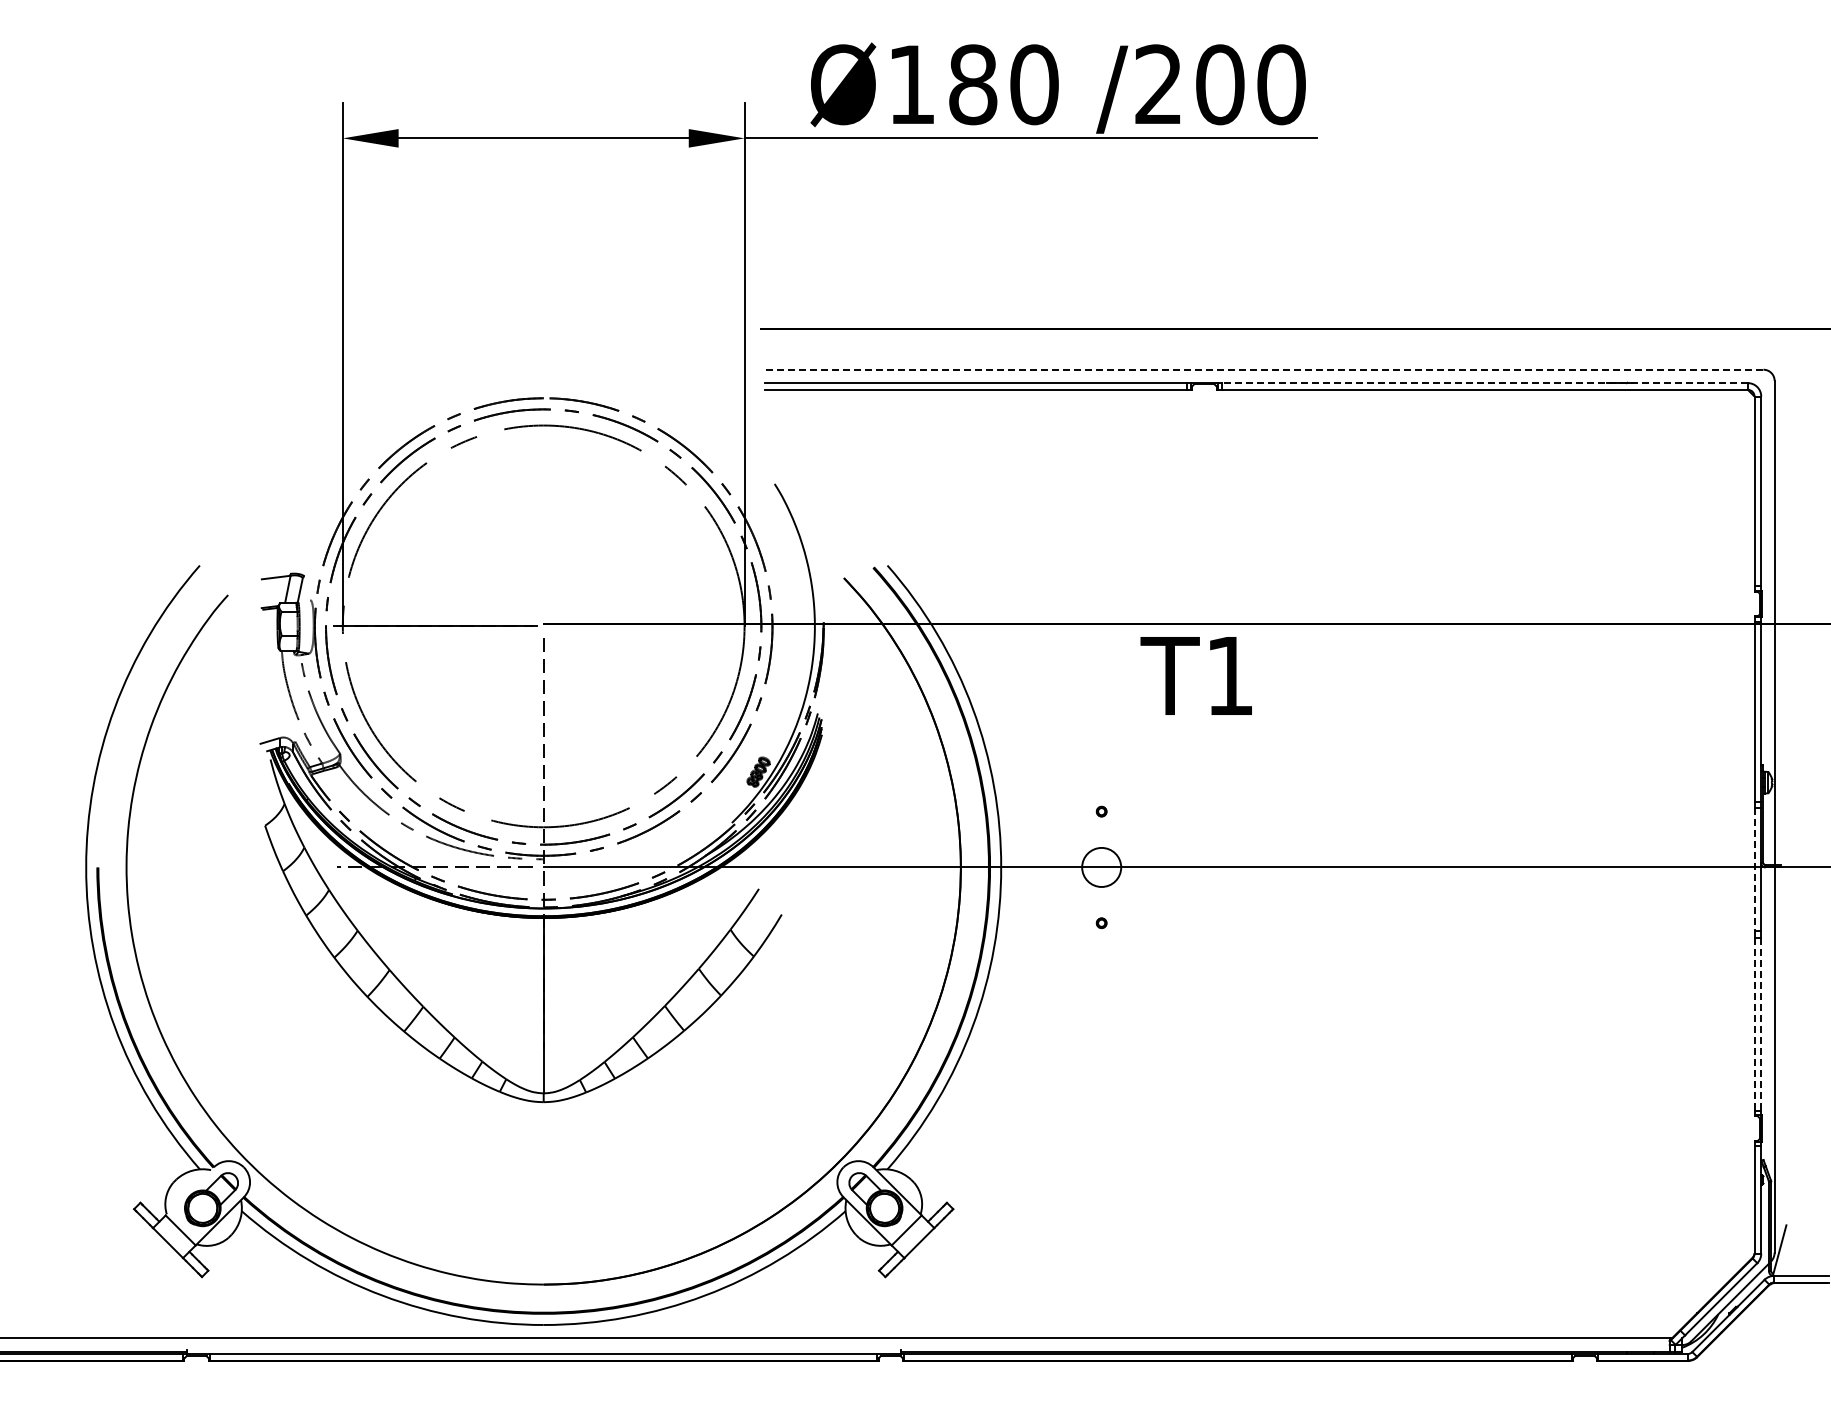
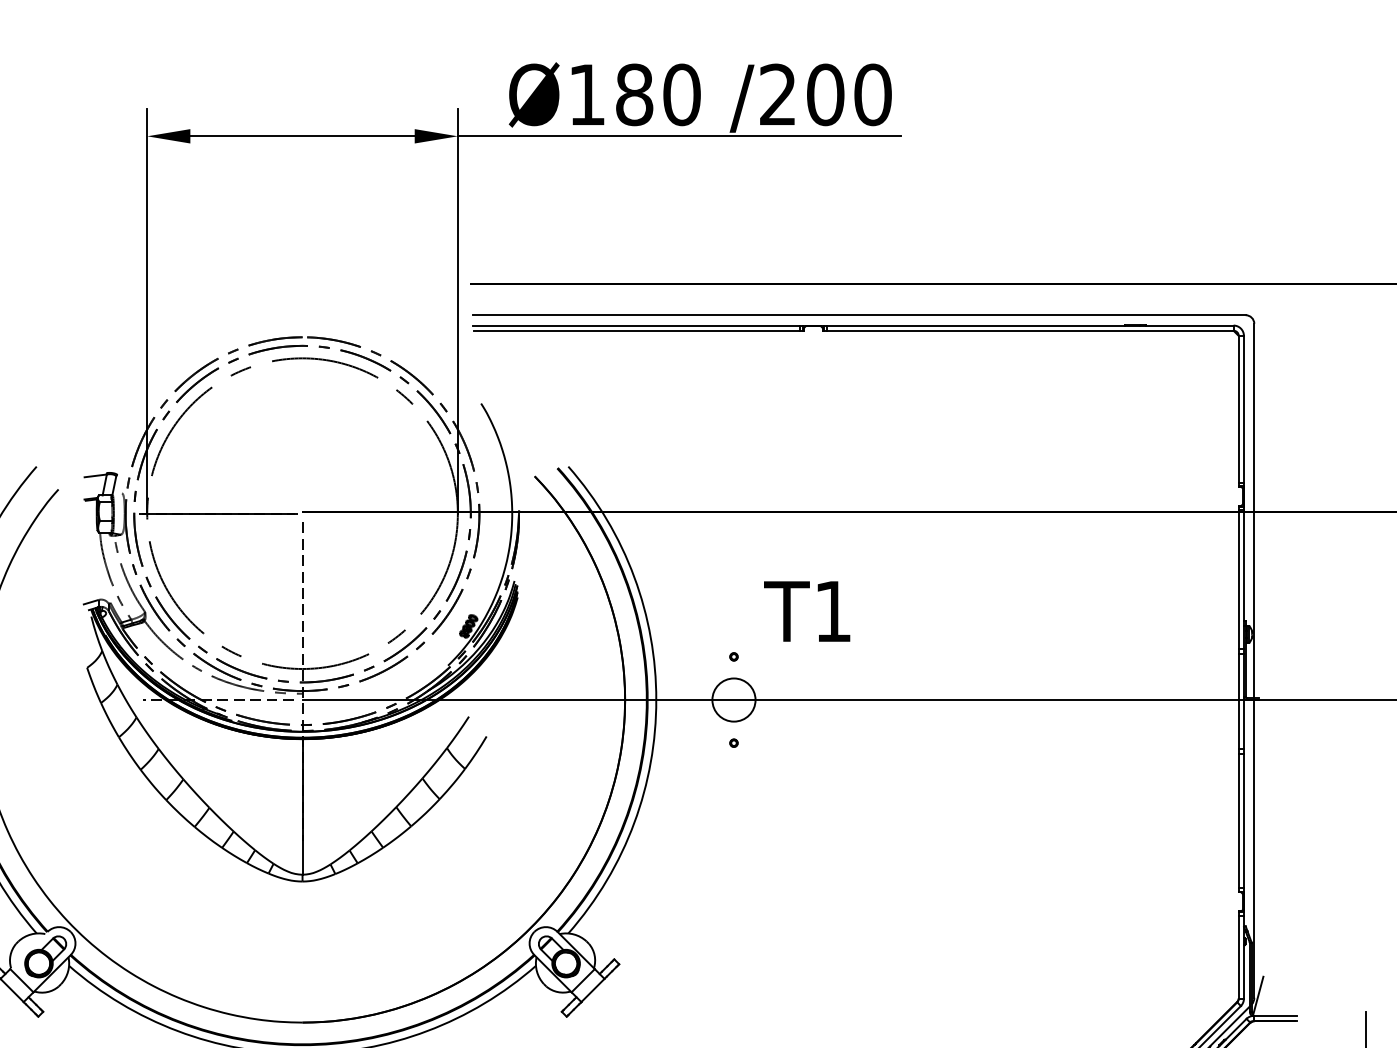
line: (1263, 369) -> (859, 315), dashed -> solid
line: (1485, 383) -> (1030, 325), dashed -> solid
text: (1195, 675) -> (806, 611), moved
circle: (1101, 867) -> (733, 700), size x1.43
line: (1754, 870) -> (1238, 702), dashed -> solid
line: (1754, 1024) -> (1238, 821), dashed -> solid
line: (1761, 1024) -> (1244, 821), dashed -> solid

